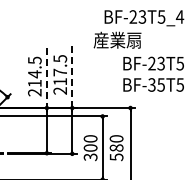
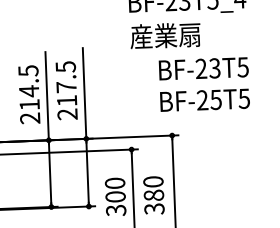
text: (117, 39) -> (165, 34), moved
line: (72, 77) -> (84, 93), dashed -> solid
line: (46, 78) -> (46, 96), dashed -> solid
text: (151, 84) -> (201, 99), BF-35T5 -> BF-25T5
text: (115, 156) -> (152, 207), 580 -> 380

